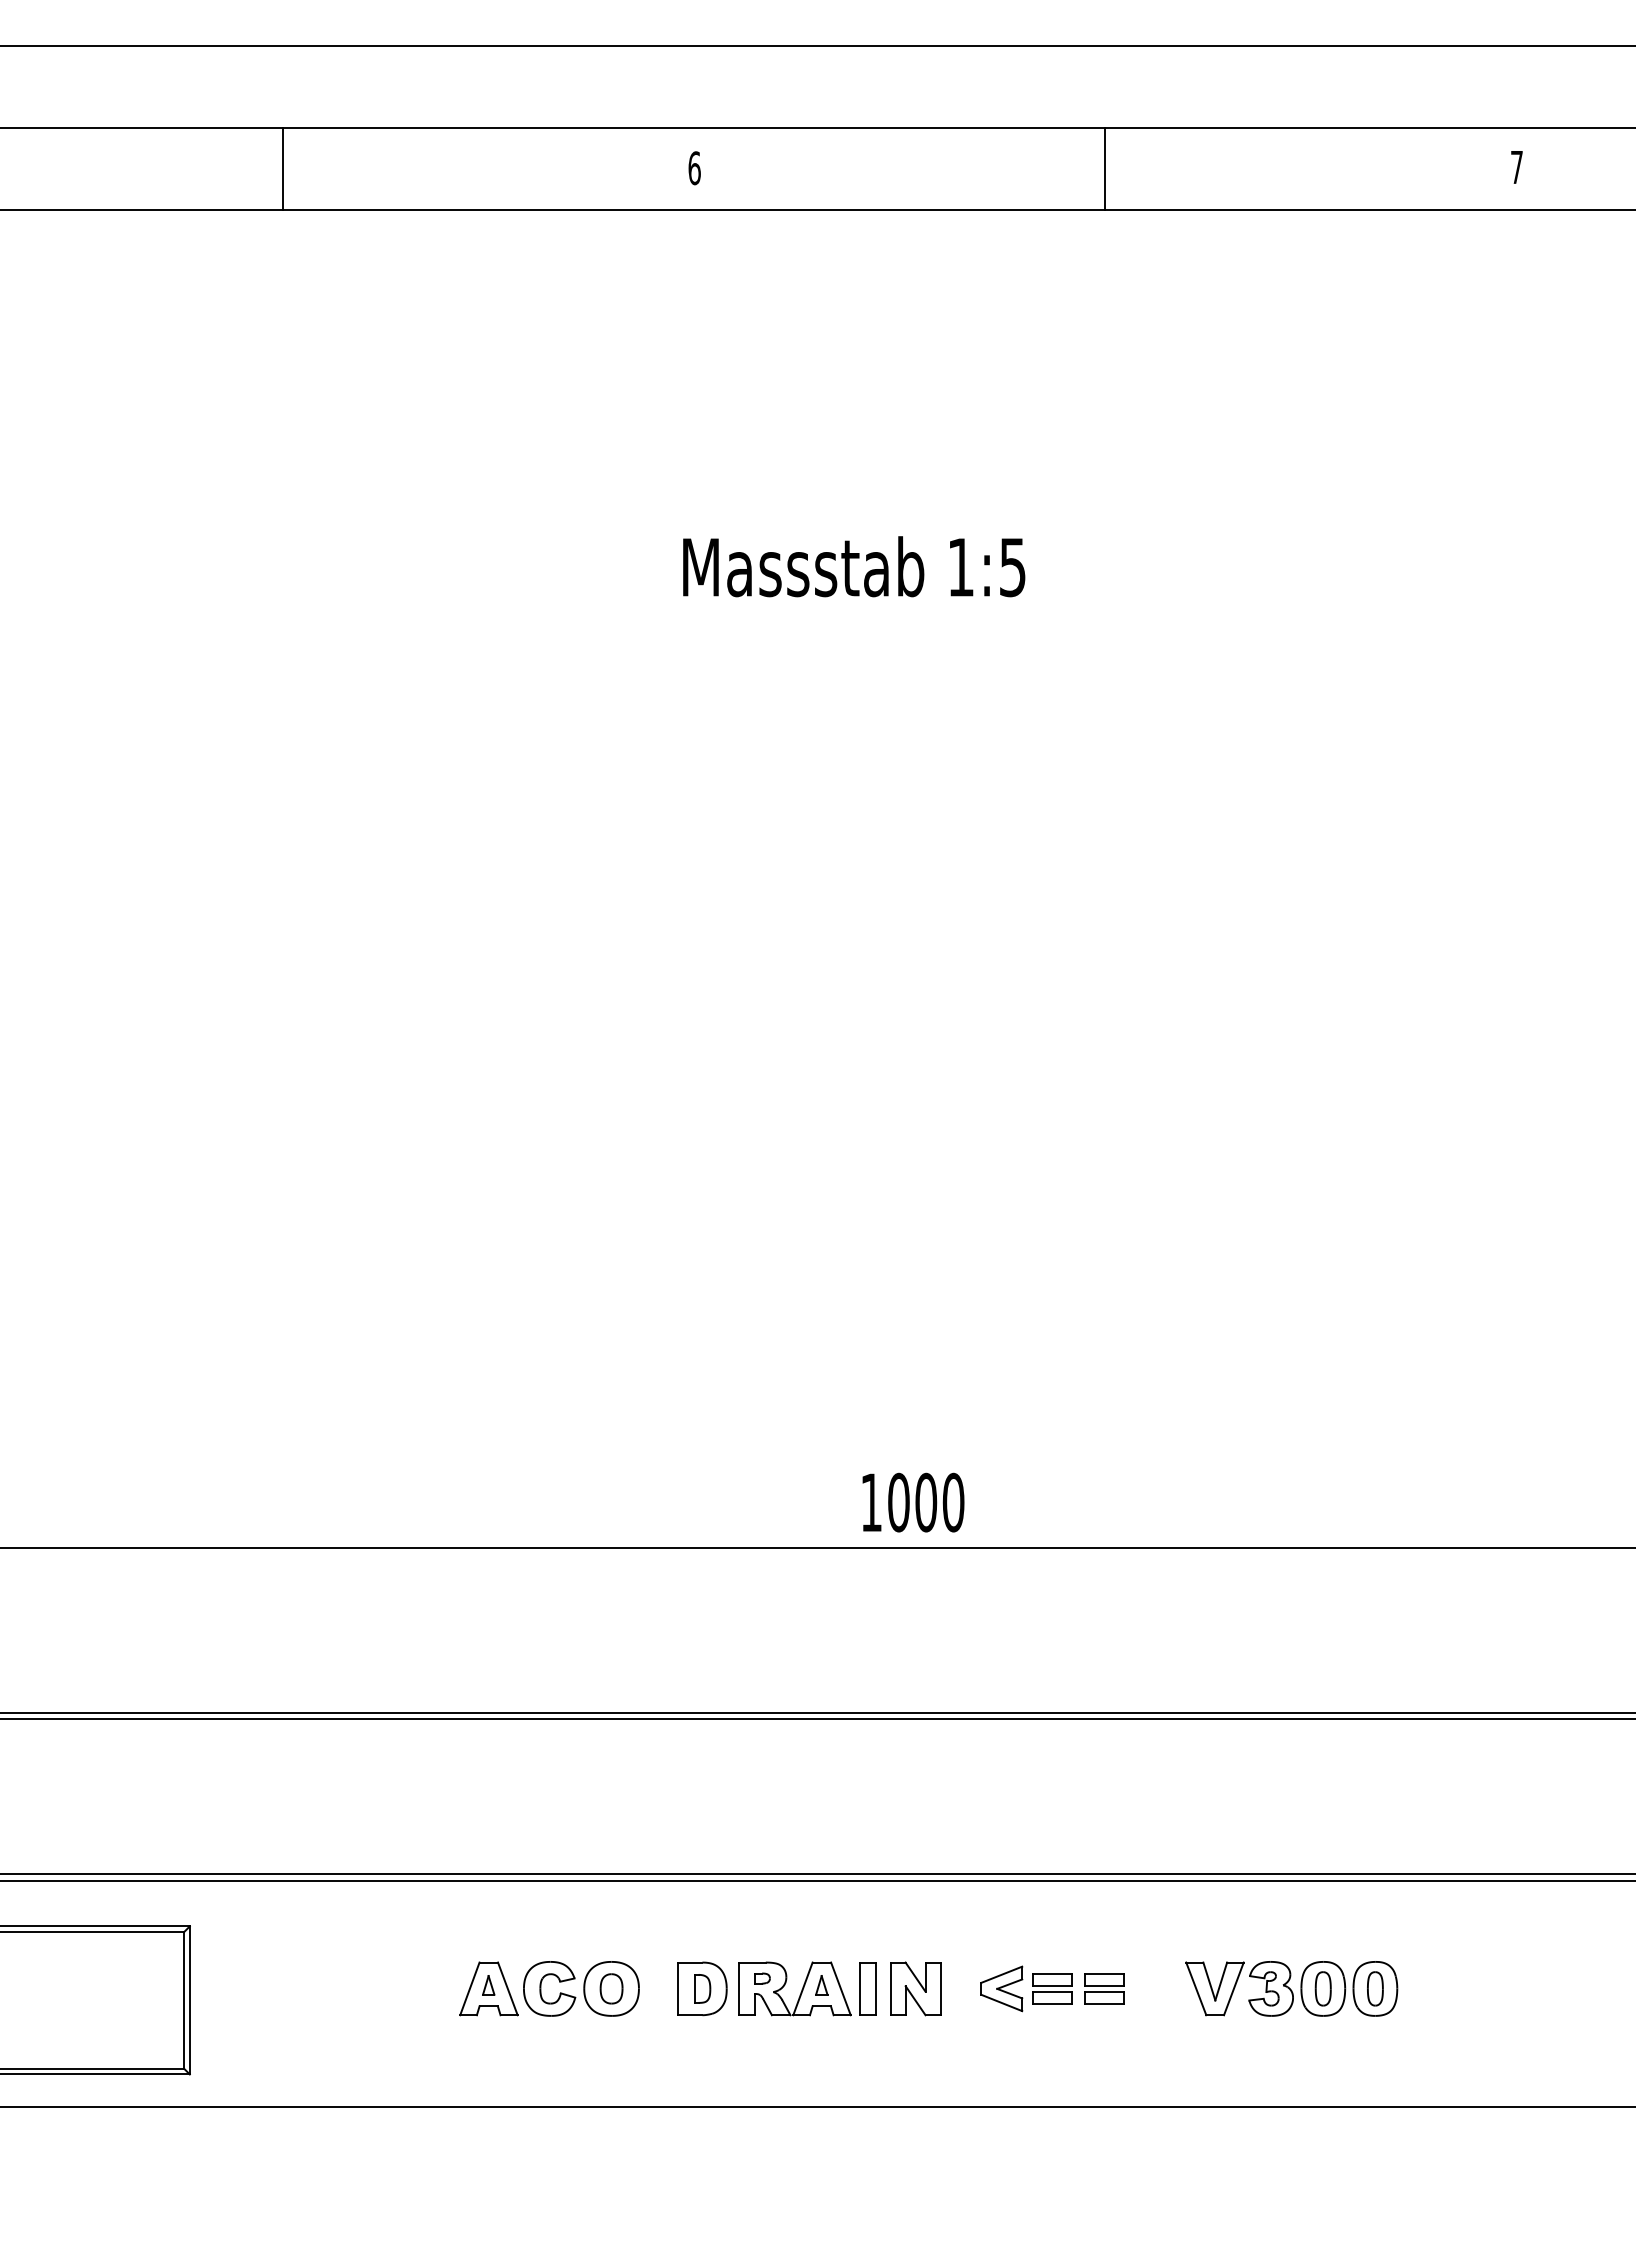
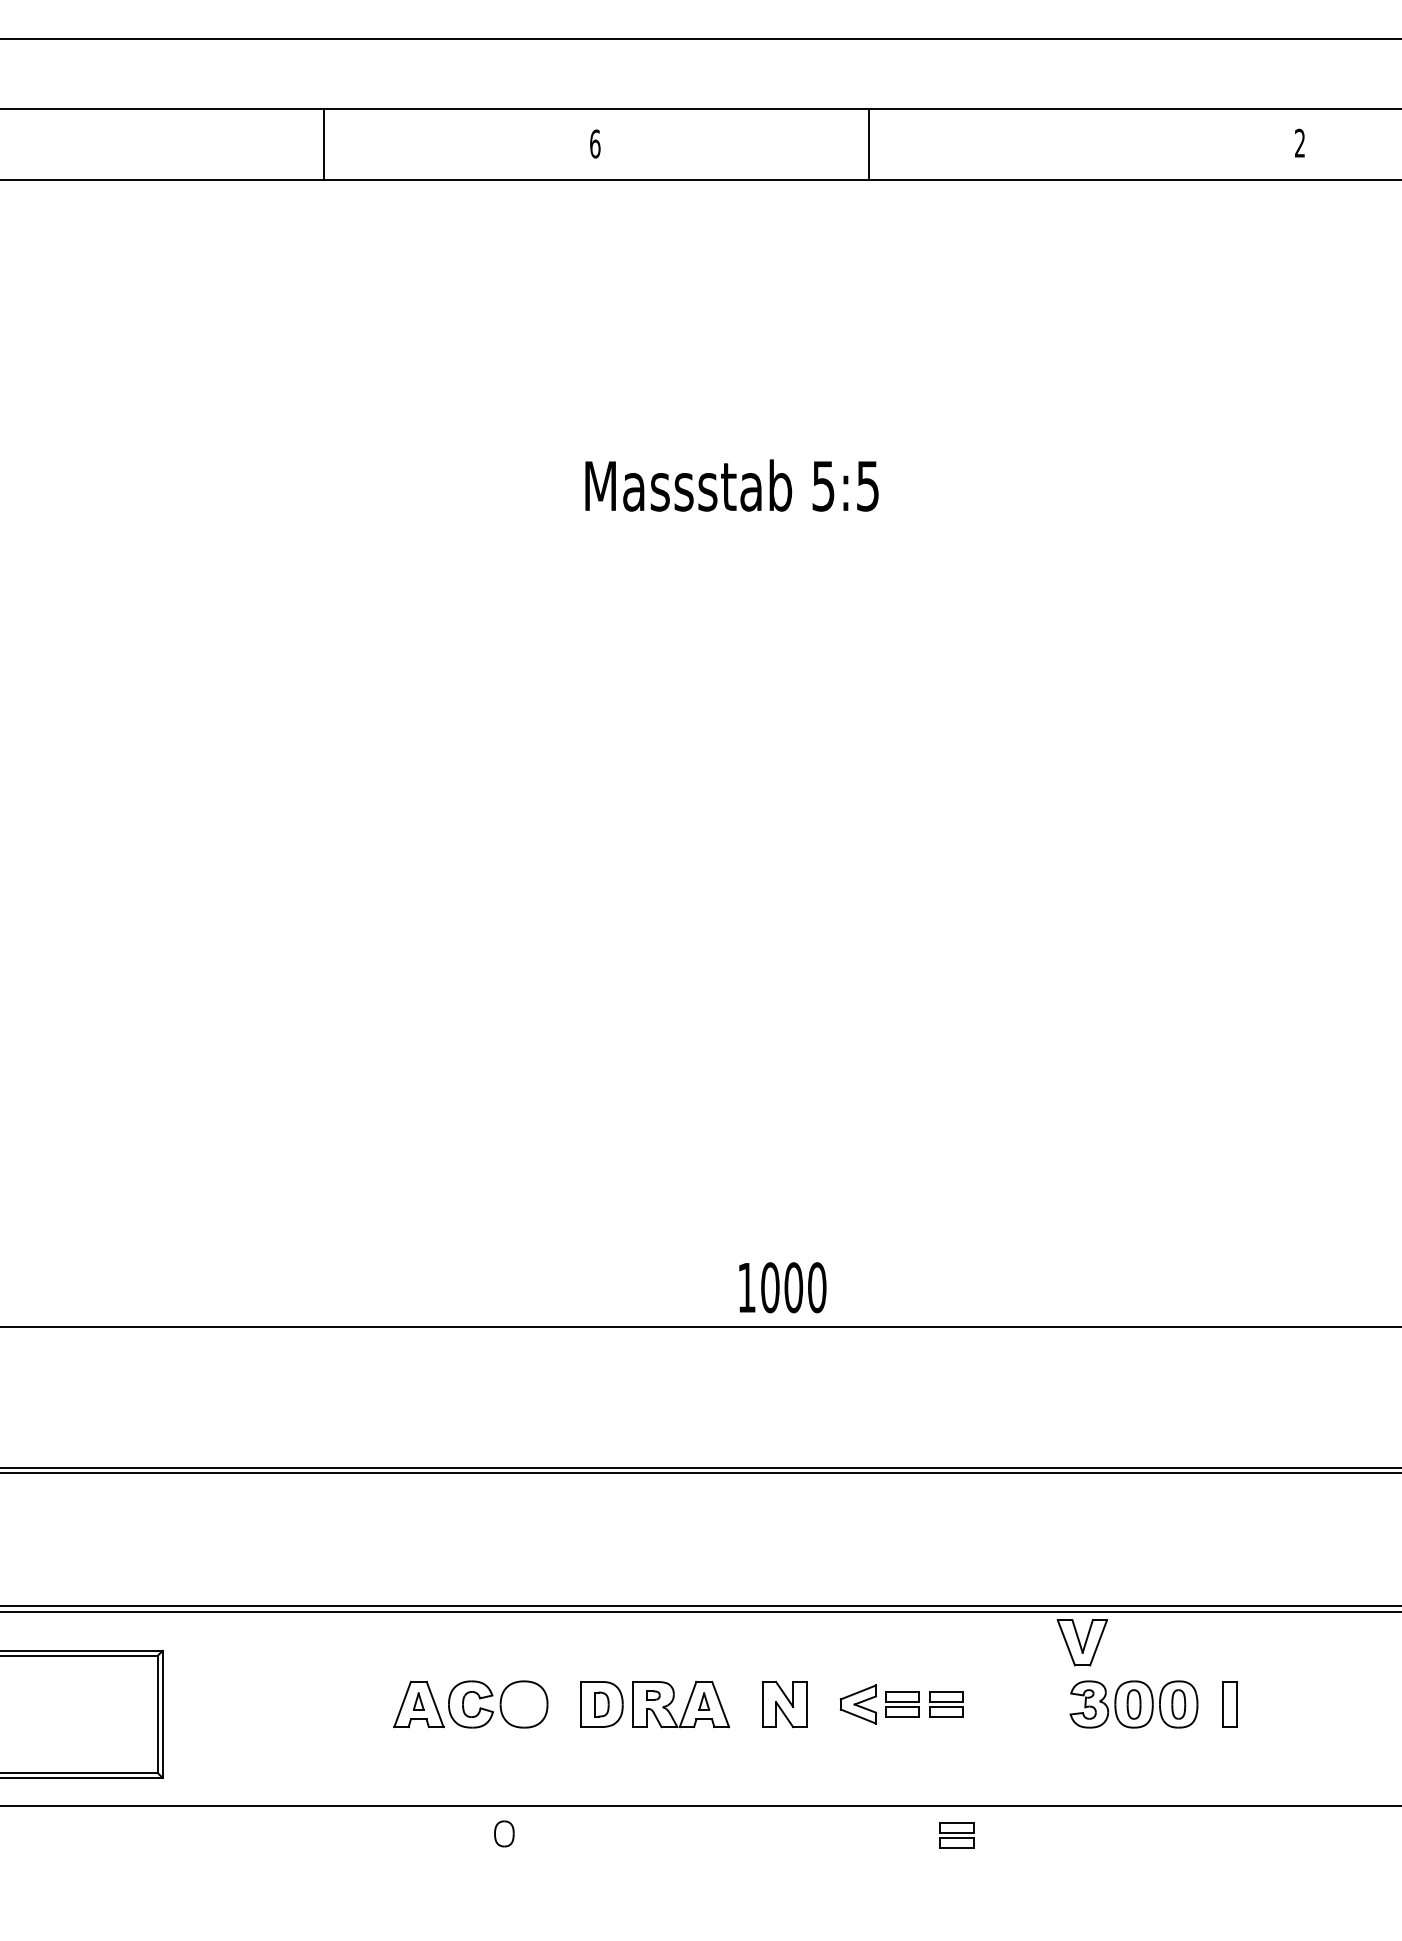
text: (1516, 166) -> (1299, 142), 7 -> 2
line: (282, 168) -> (323, 144), moved
line: (1105, 168) -> (869, 144), moved
text: (960, 567) -> (823, 486), 1:5 -> 5:5
part: (611, 1988) -> (504, 1833), moved
part: (867, 1988) -> (1229, 1704), moved
part: (1214, 1988) -> (1081, 1642), moved
part: (1116, 2141) -> (956, 1835), added

